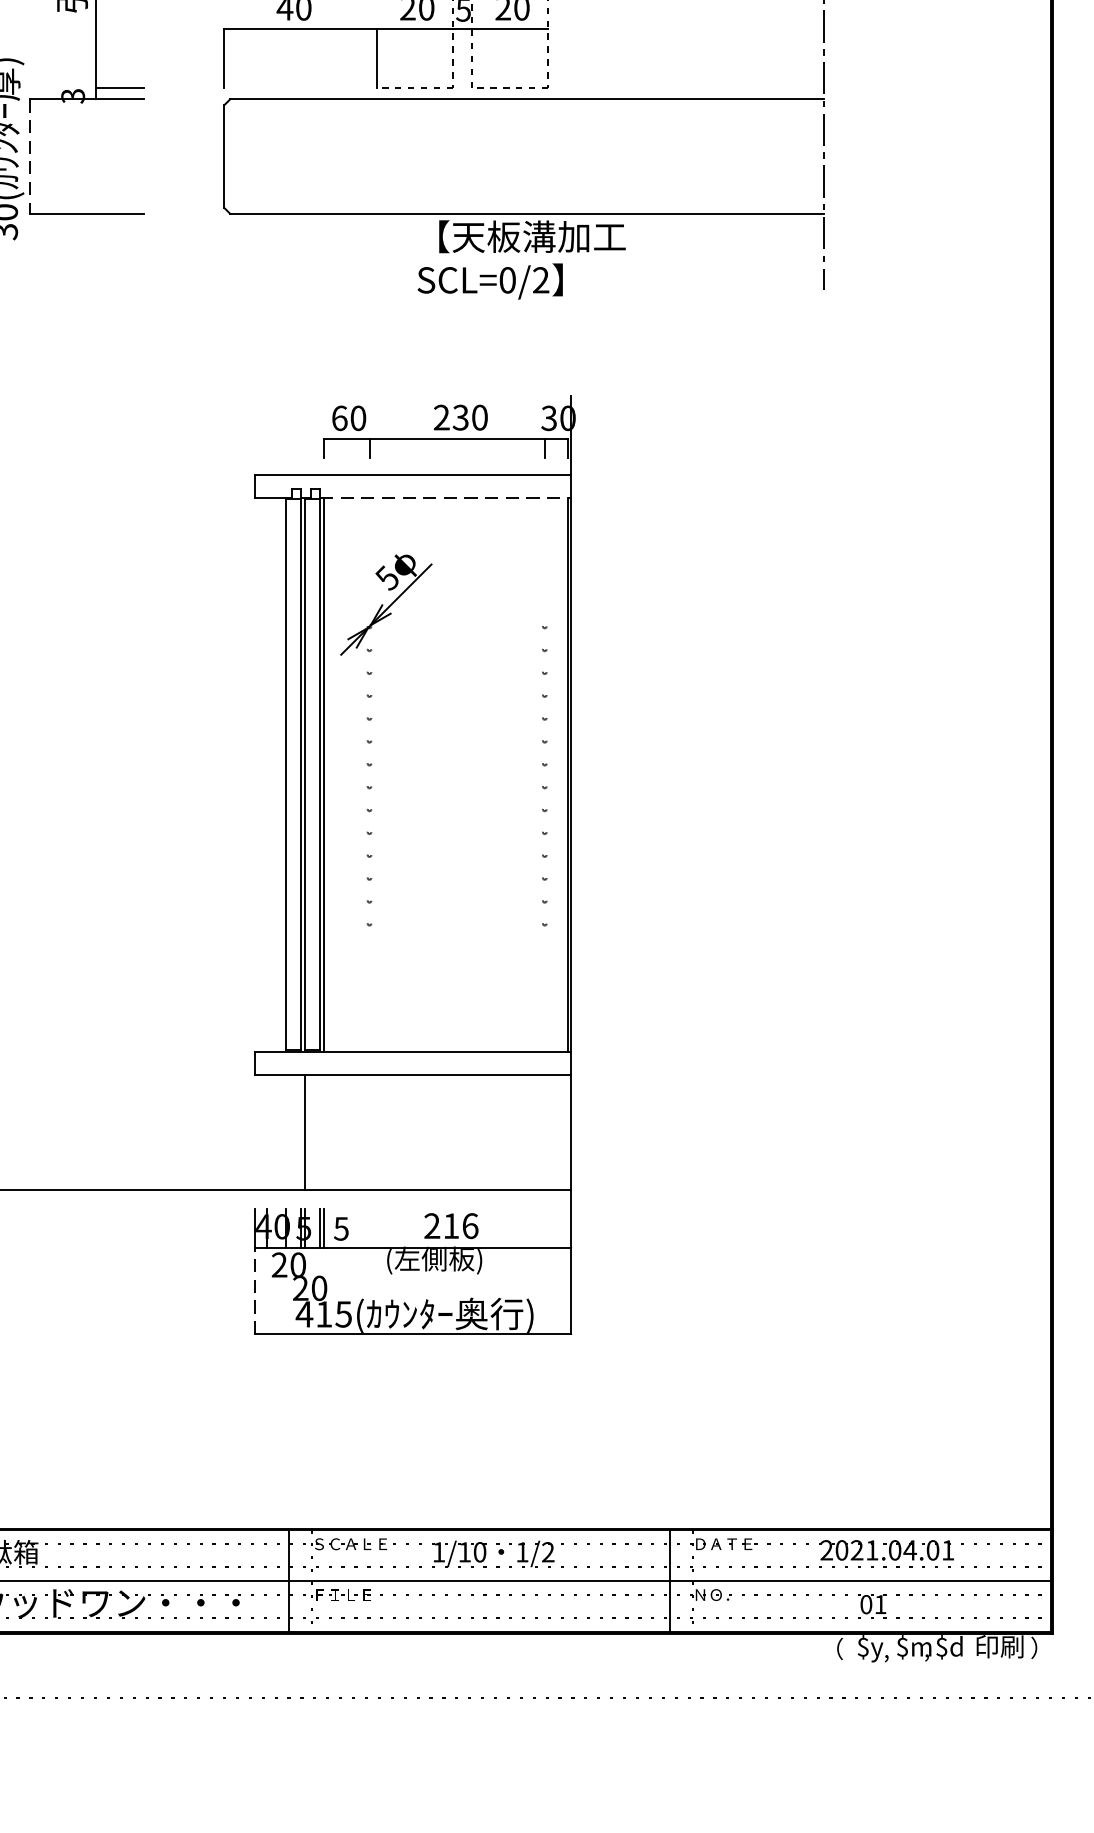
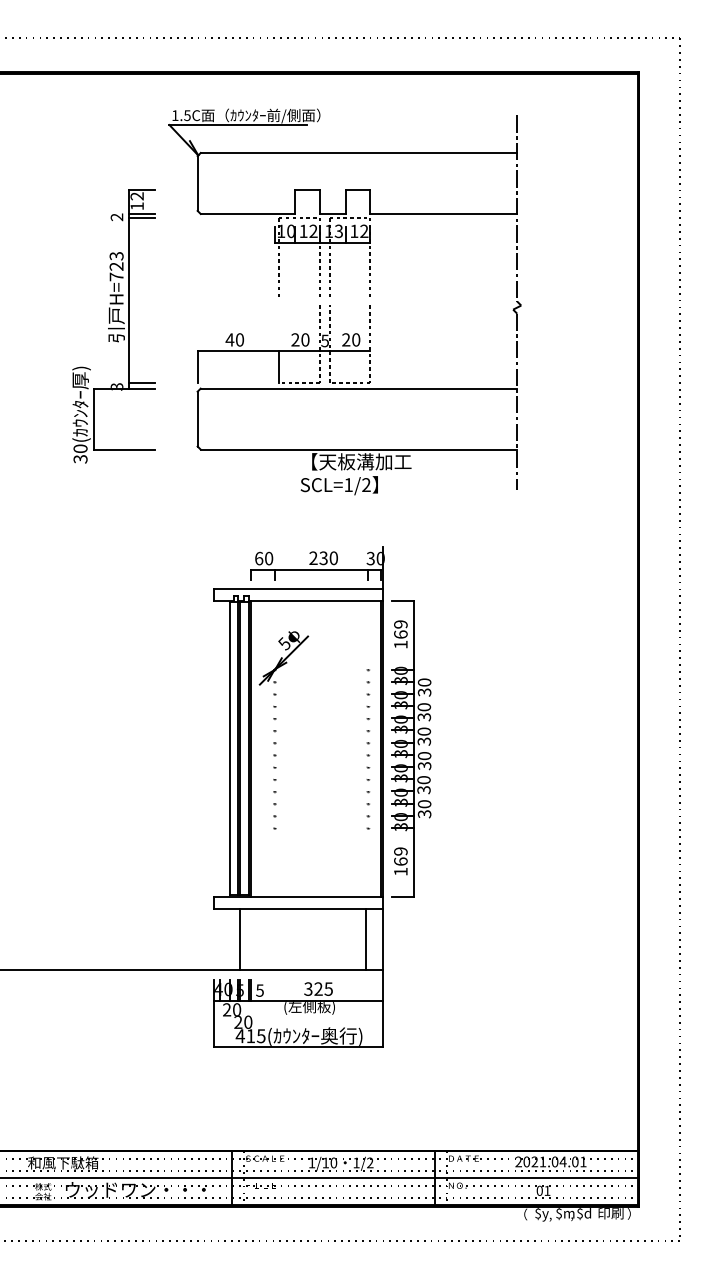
line: (30, 157) -> (94, 419), dashed -> solid
text: (507, 281) -> (348, 485), SCL=0/2 -> SCL=1/2
line: (447, 496) -> (316, 600), dashed -> solid
part: (625, 774) -> (411, 748), added
line: (541, 1131) -> (366, 938), added
text: (451, 1224) -> (318, 988), 216 -> 325
line: (256, 1290) -> (214, 1023), dashed -> solid

